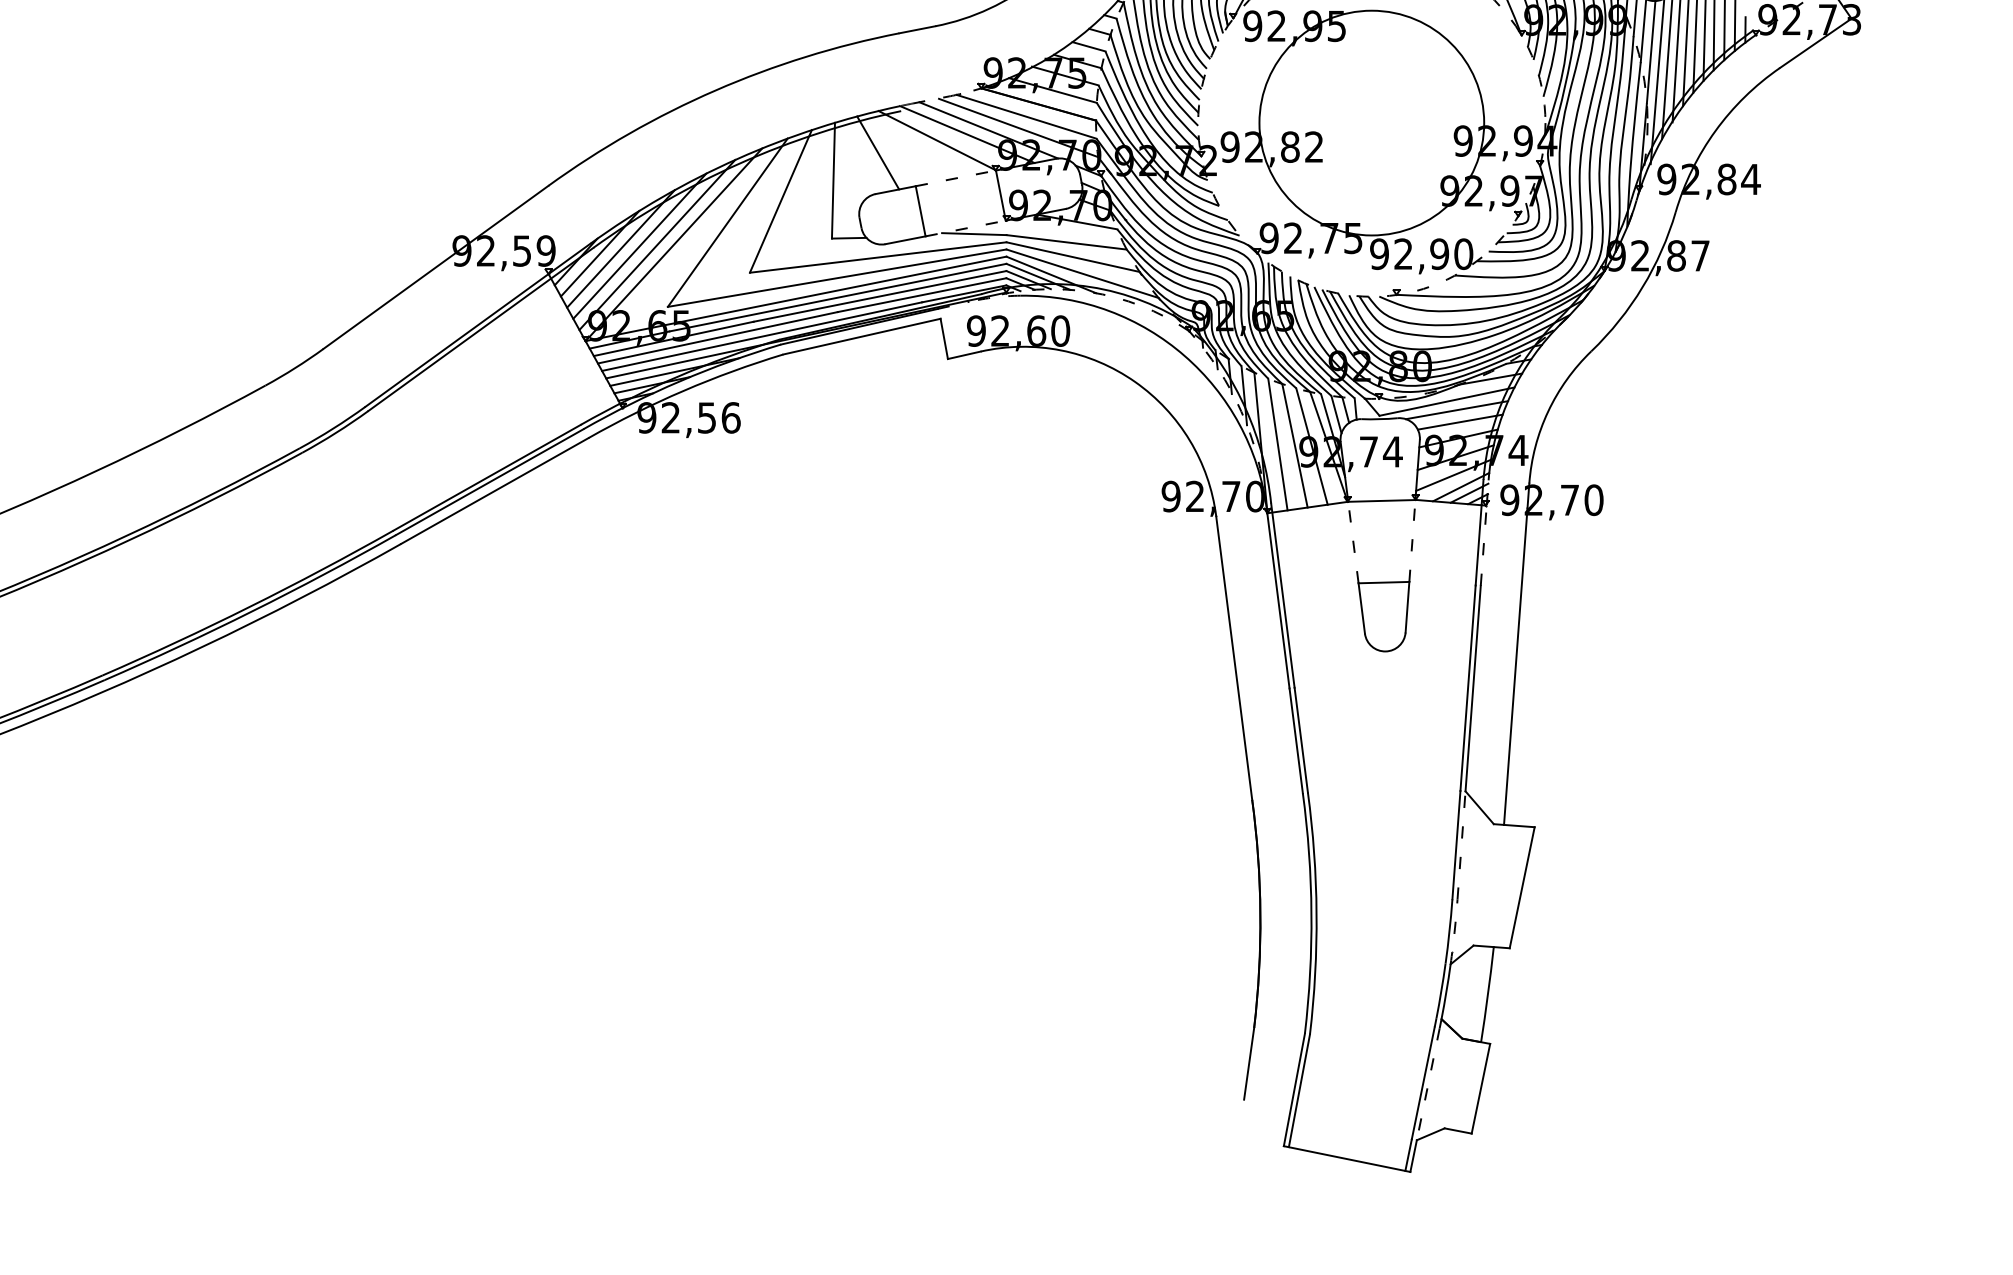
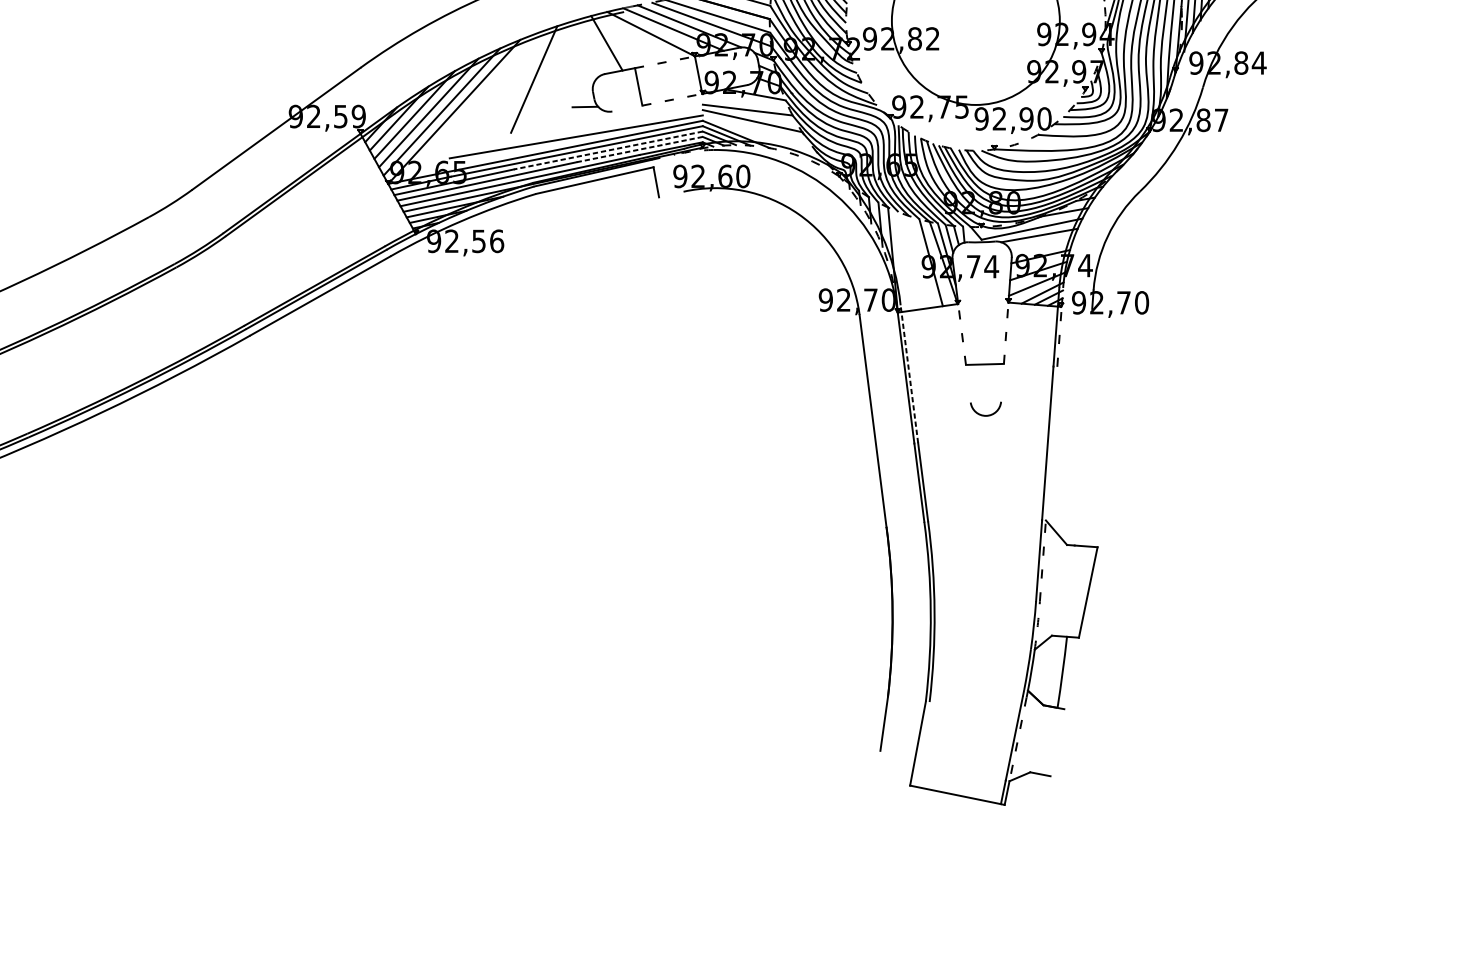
line: (832, 180) -> (572, 63), removed
line: (727, 222) -> (494, 95), removed
line: (974, 234) -> (678, 104), removed
line: (905, 240) -> (627, 108), removed
line: (878, 257) -> (607, 121), removed
line: (1082, 273) -> (759, 133), removed
line: (922, 295) -> (640, 149), solid -> dashed
line: (880, 296) -> (608, 150), solid -> dashed
line: (963, 355) -> (670, 194), removed
line: (1459, 421) -> (1041, 244), removed
line: (1277, 444) -> (905, 261), removed
line: (1294, 445) -> (918, 261), removed
line: (1381, 500) -> (983, 303), removed
line: (1282, 595) -> (909, 374), solid -> dashed
line: (1407, 606) -> (1002, 382), removed
line: (1361, 608) -> (968, 383), removed
line: (1515, 666) -> (1083, 427), removed
line: (1472, 688) -> (1051, 443), removed
line: (1480, 1088) -> (1057, 742), removed
line: (1298, 1090) -> (921, 744), removed

